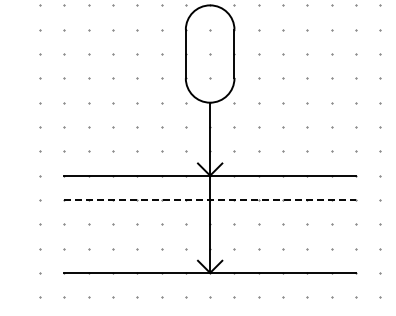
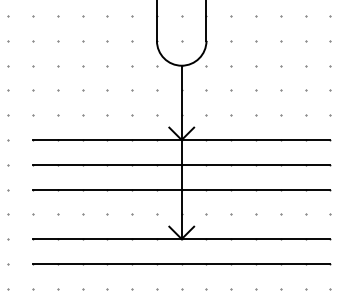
line: (210, 199) -> (182, 164), dashed -> solid
line: (210, 224) -> (182, 189), added
line: (210, 297) -> (182, 264), added

